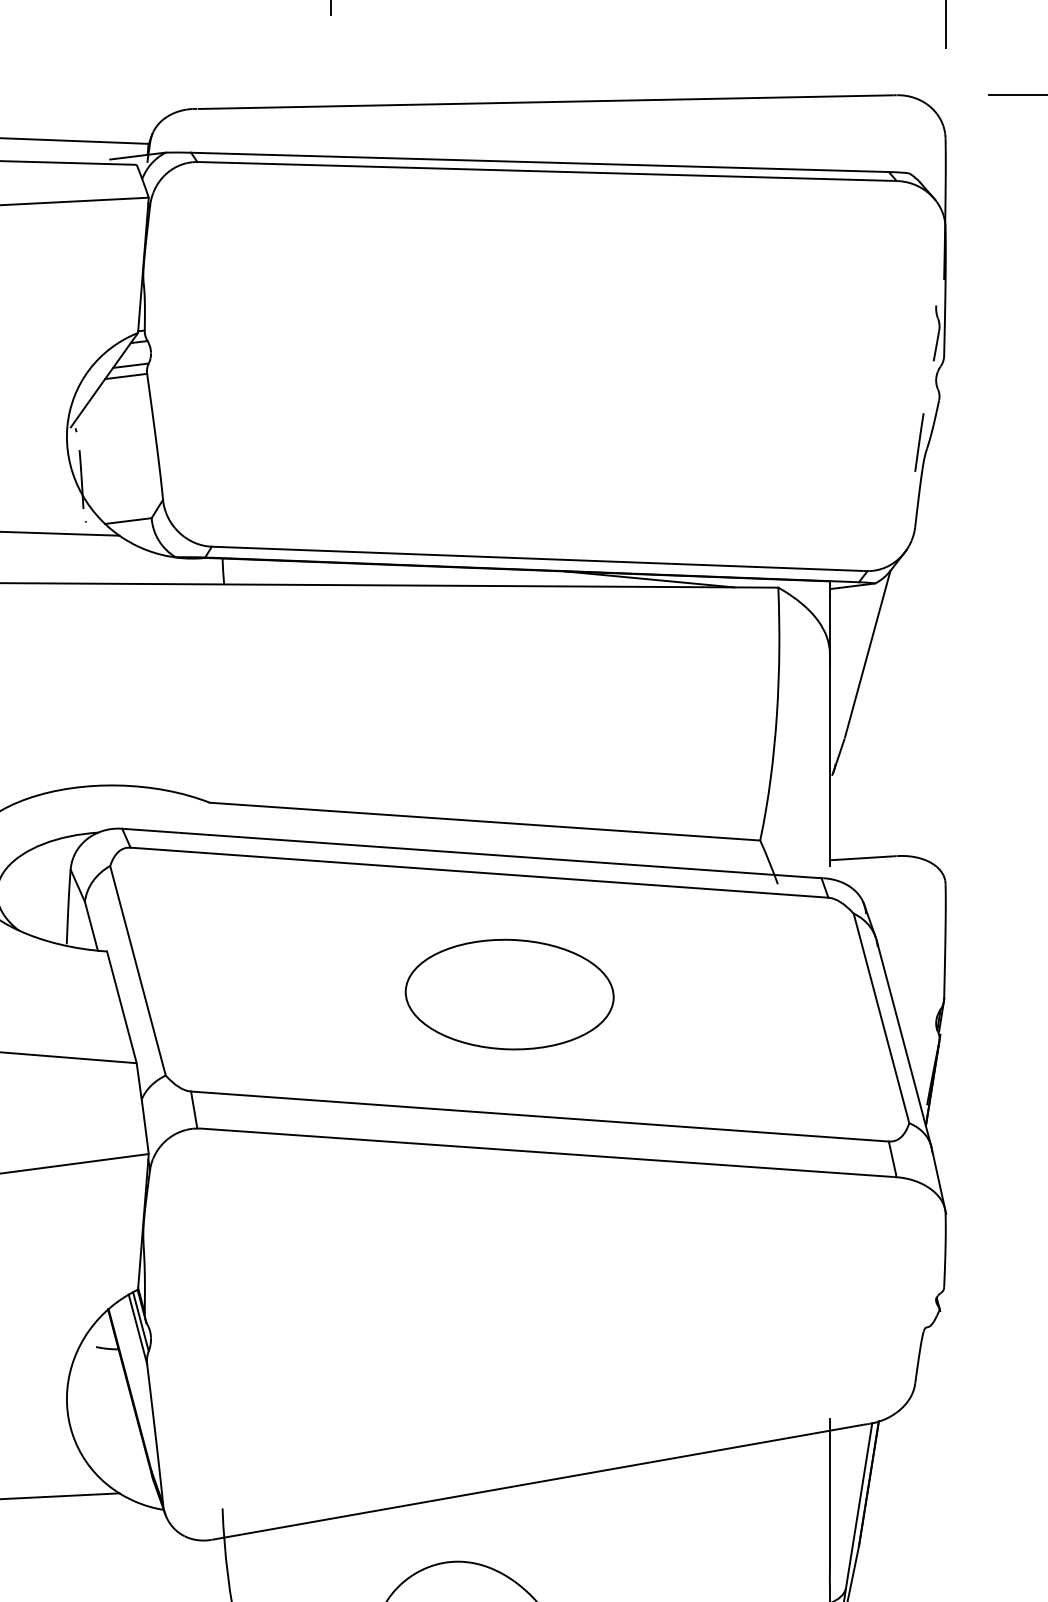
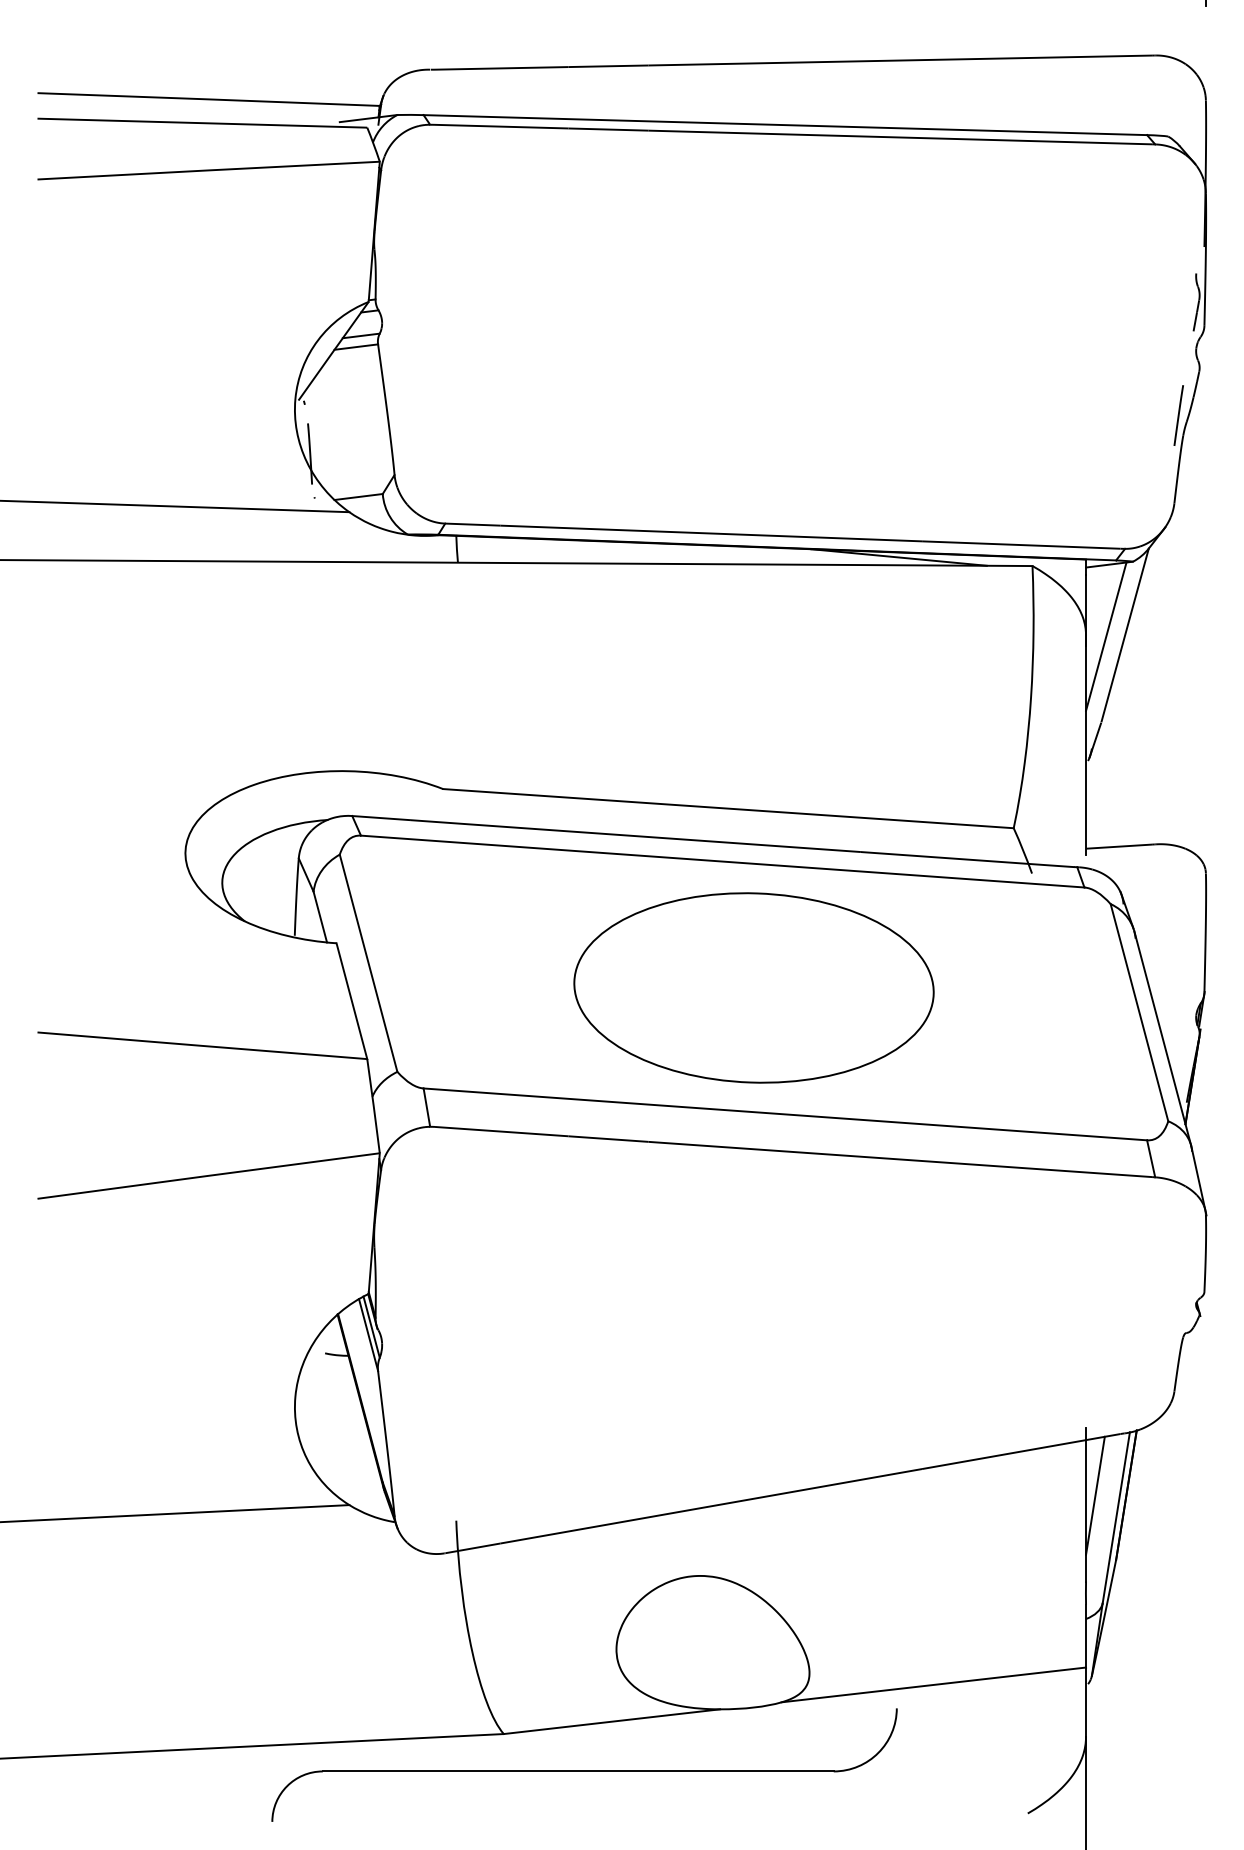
line: (849, 655) -> (1106, 636), added
part: (509, 994) -> (753, 987), size x1.67
line: (839, 1484) -> (1095, 1495), added

